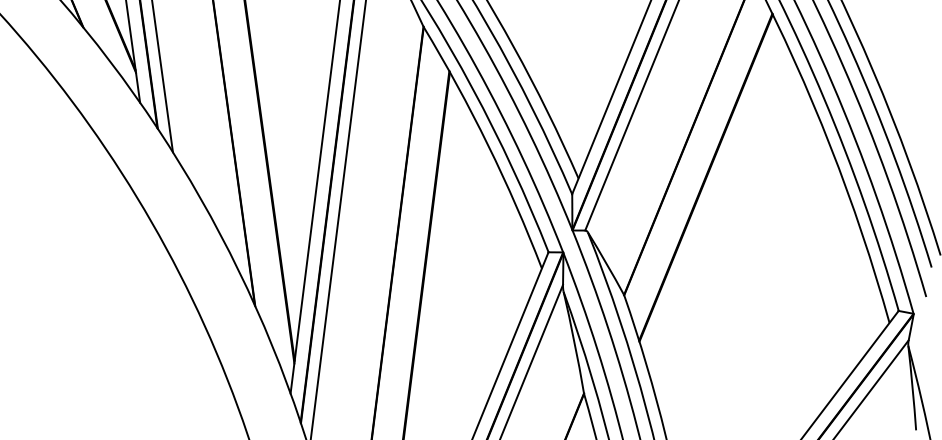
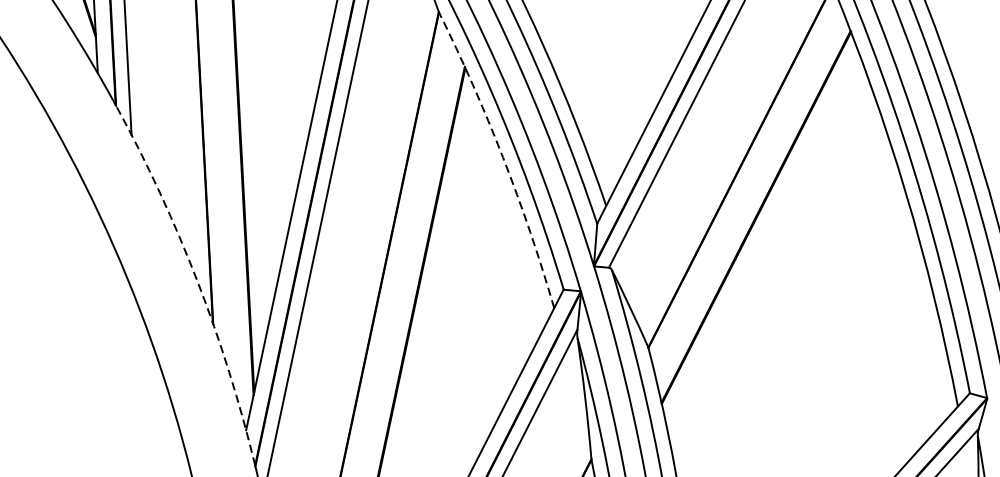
arc: (488, 145) -> (503, 158), solid -> dashed
arc: (238, 270) -> (197, 280), solid -> dashed

